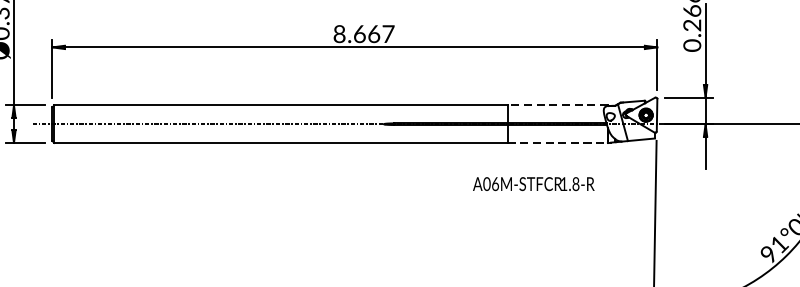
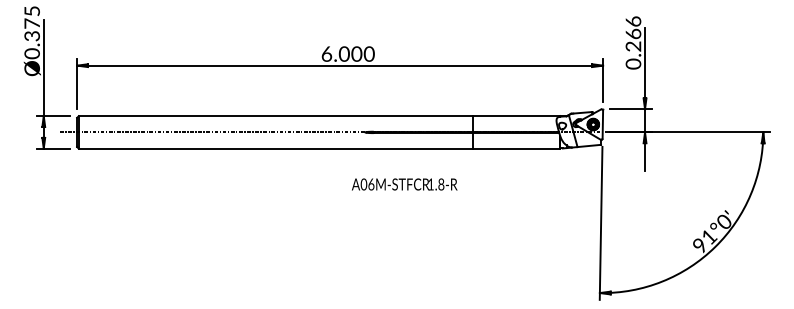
text: (363, 33) -> (347, 53), 8.667 -> 6.000
line: (557, 105) -> (516, 116), dashed -> solid
line: (557, 142) -> (516, 148), dashed -> solid
text: (533, 184) -> (404, 184), moved

